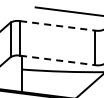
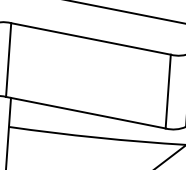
line: (57, 25) -> (90, 38), dashed -> solid
line: (57, 60) -> (85, 112), dashed -> solid

